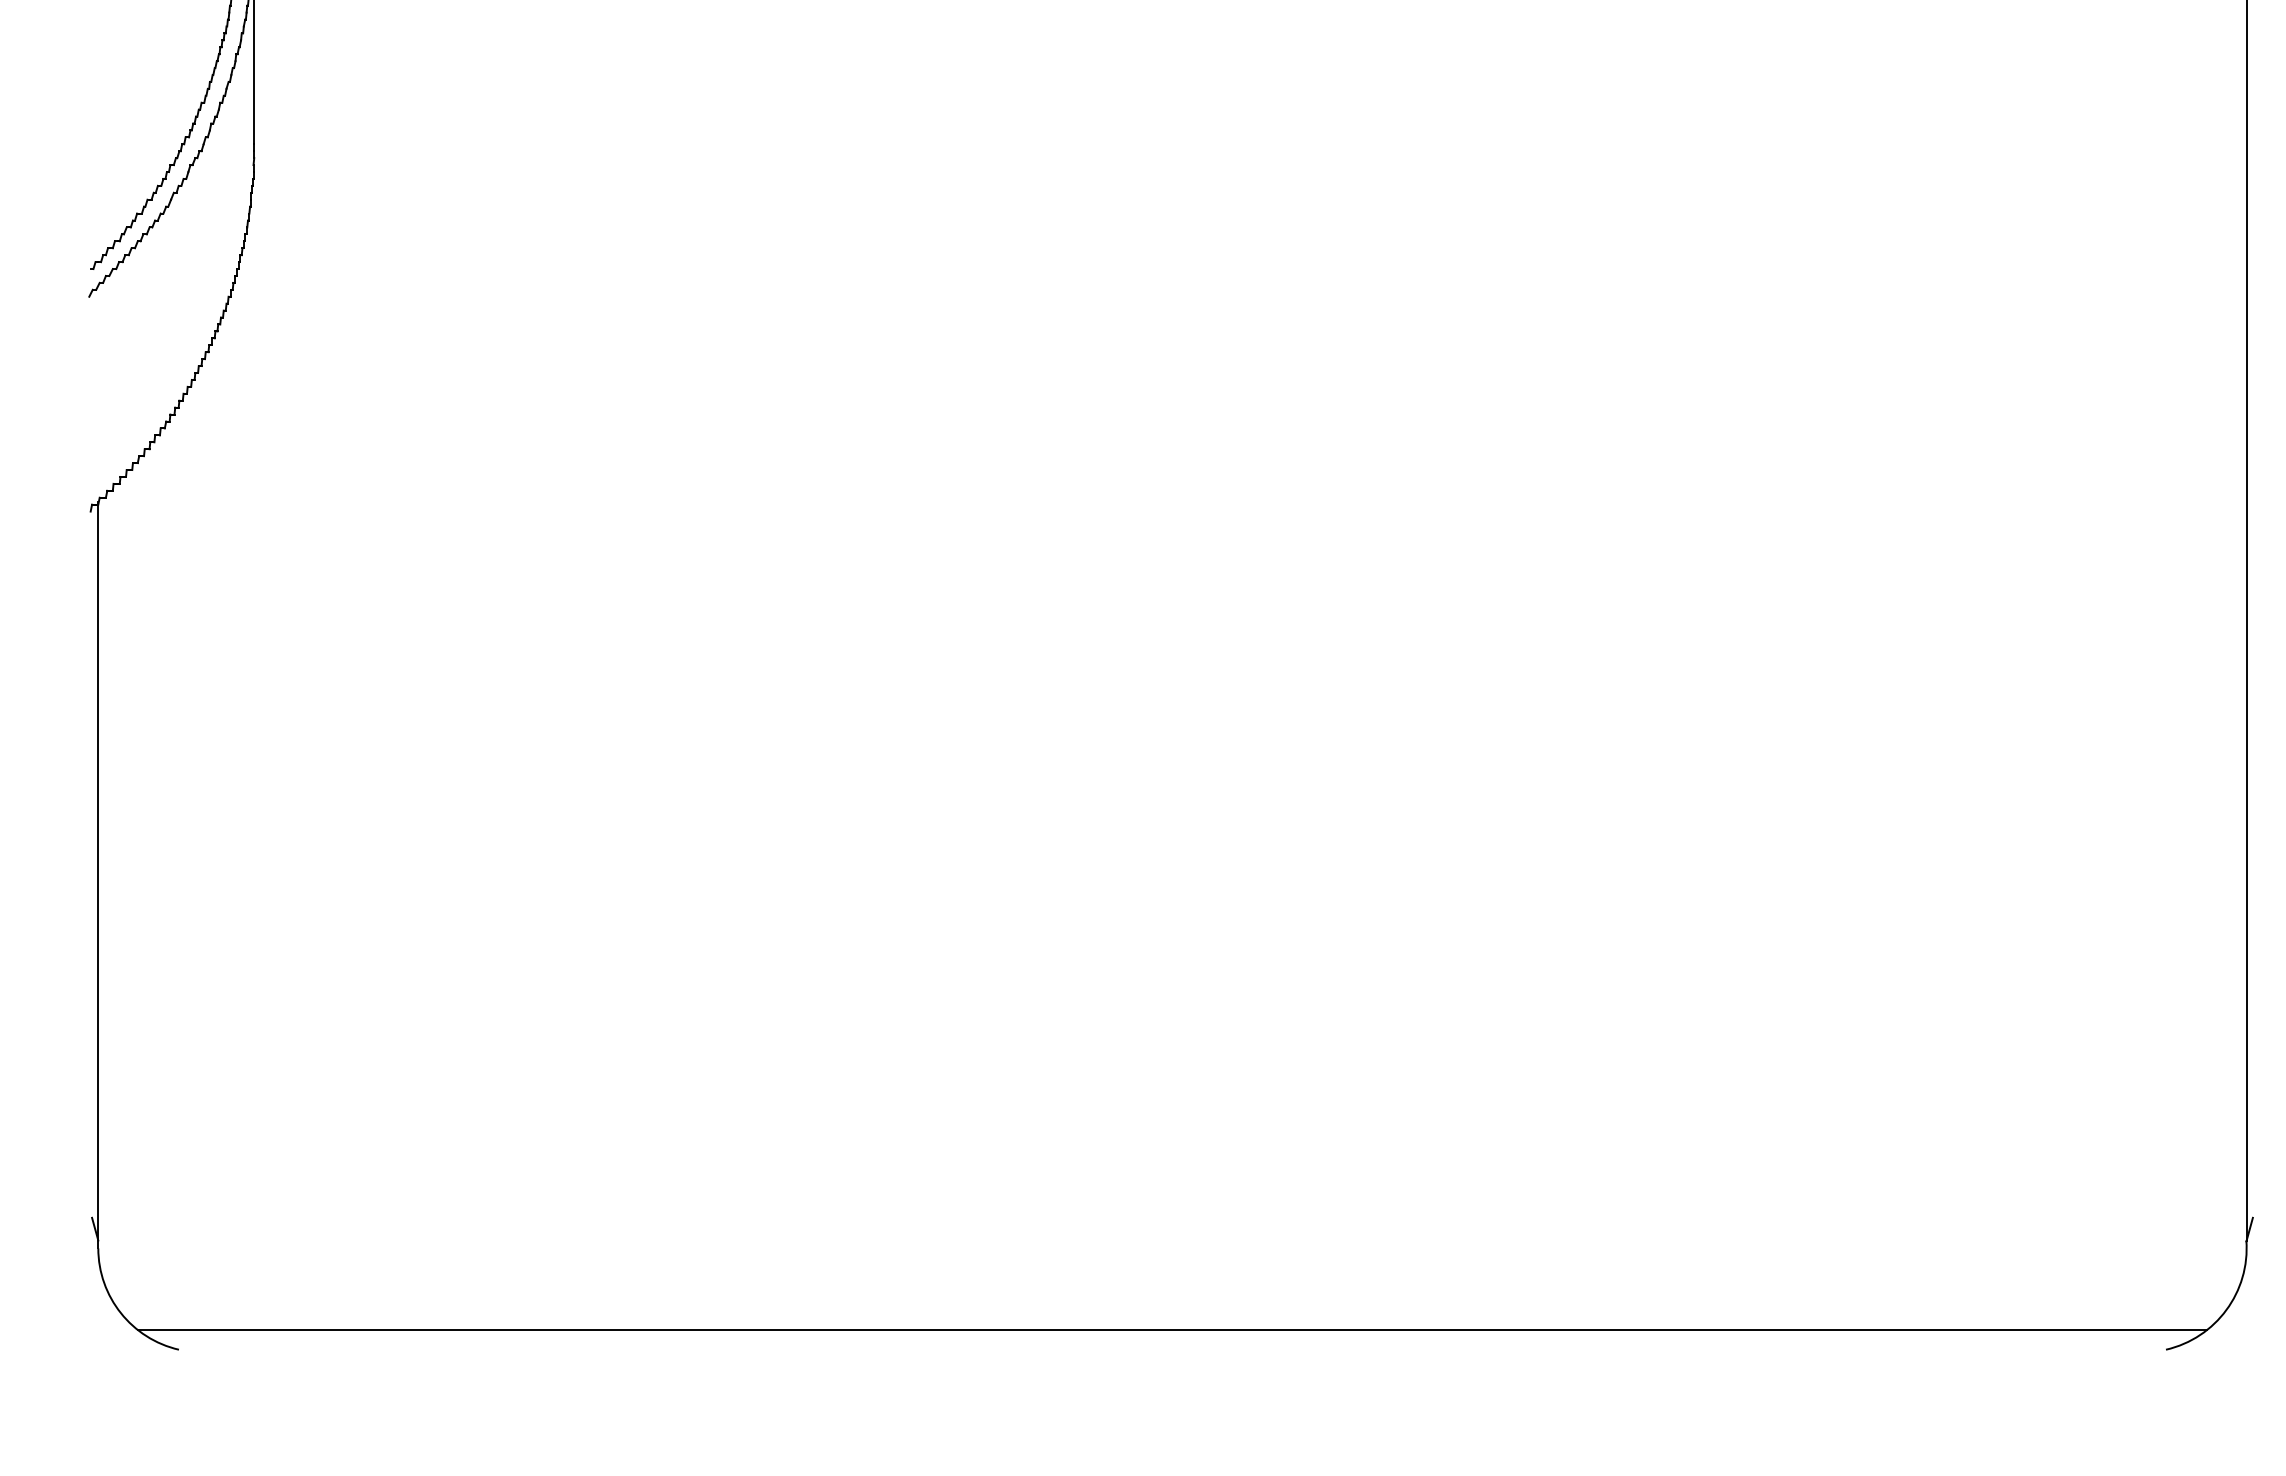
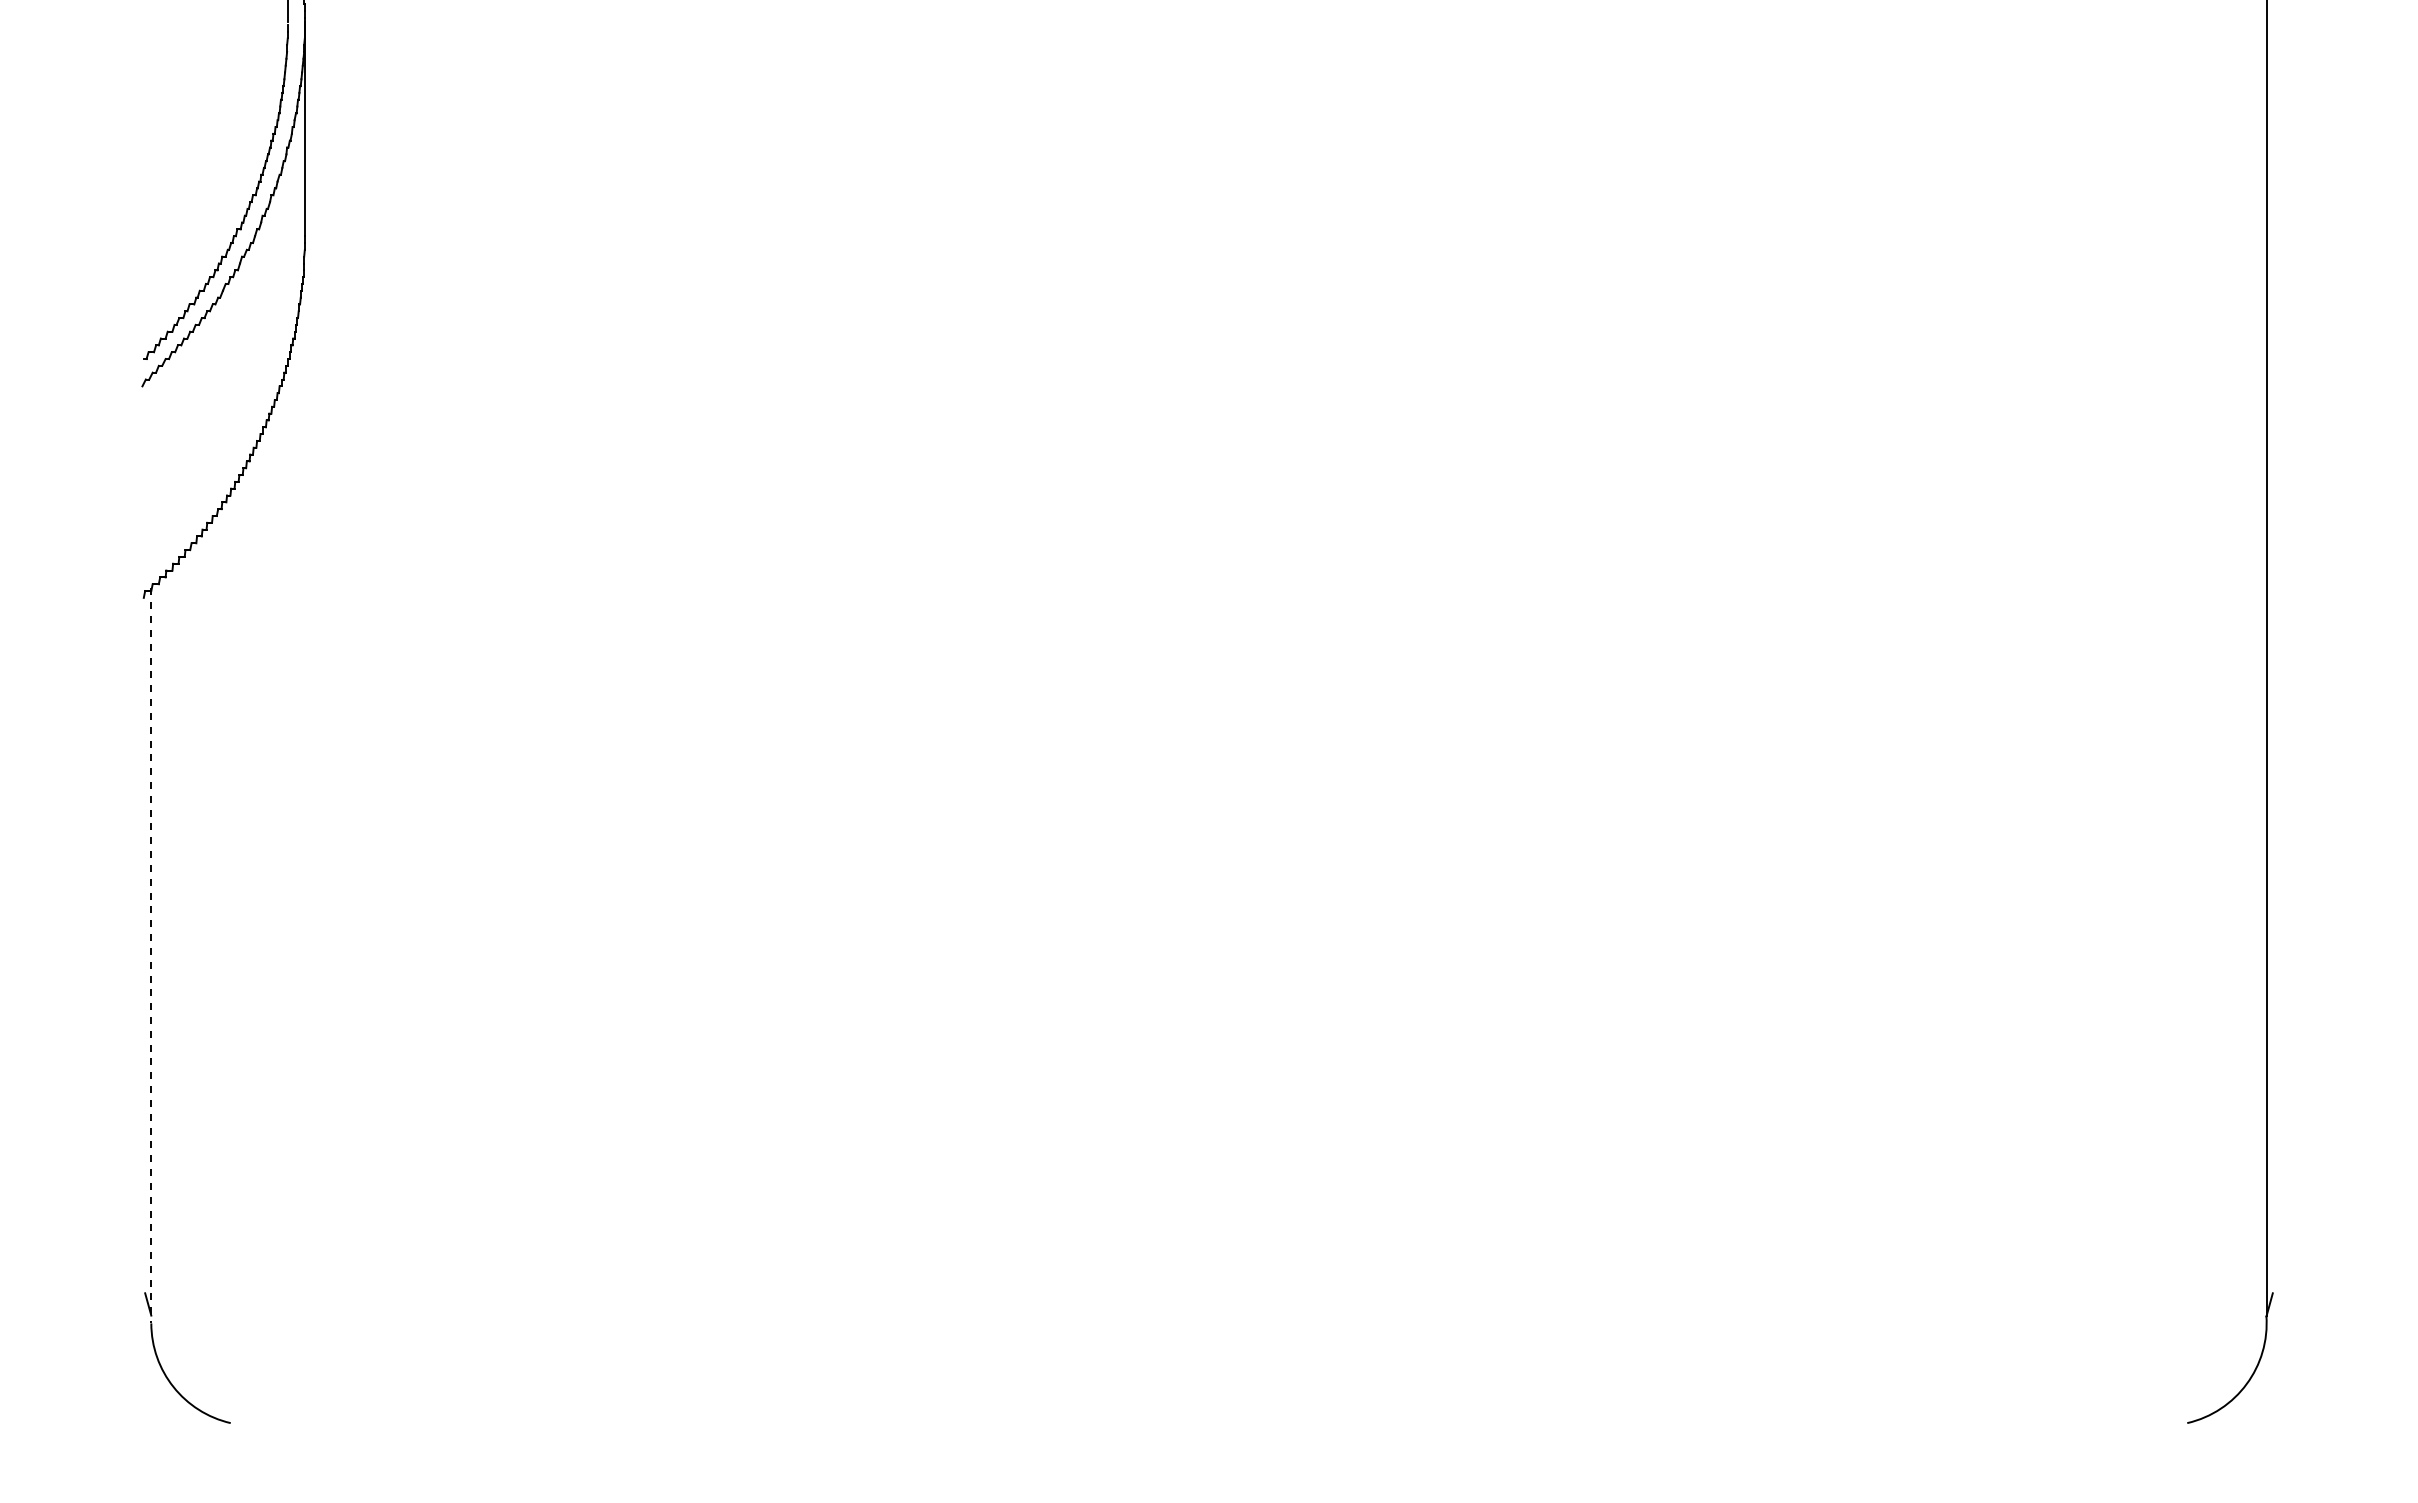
line: (98, 875) -> (151, 956), solid -> dashed
line: (1171, 1330) -> (1208, 1404), removed

